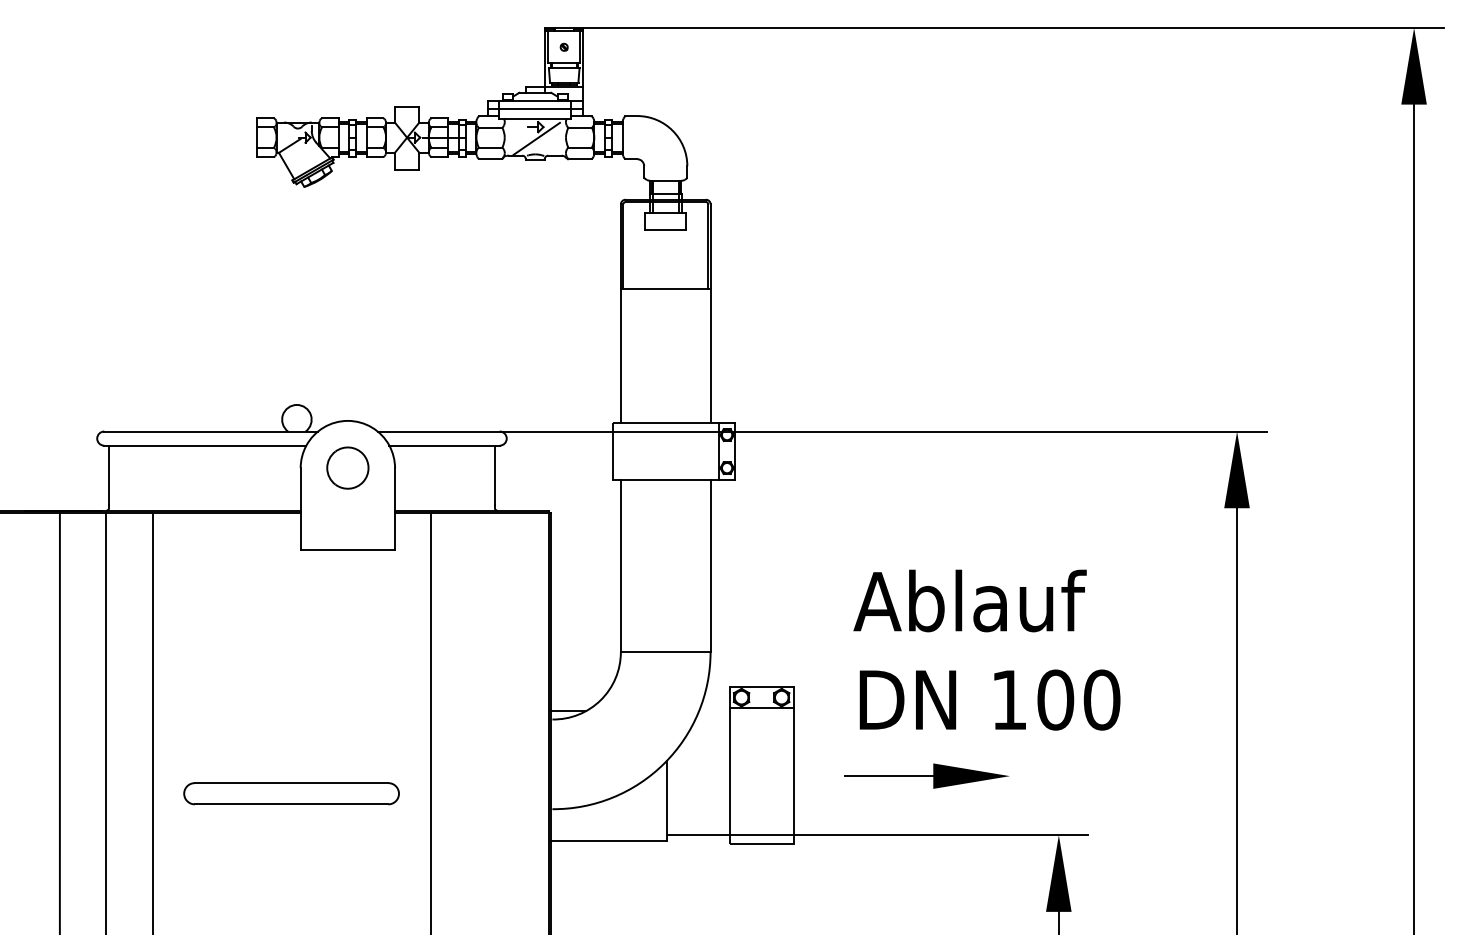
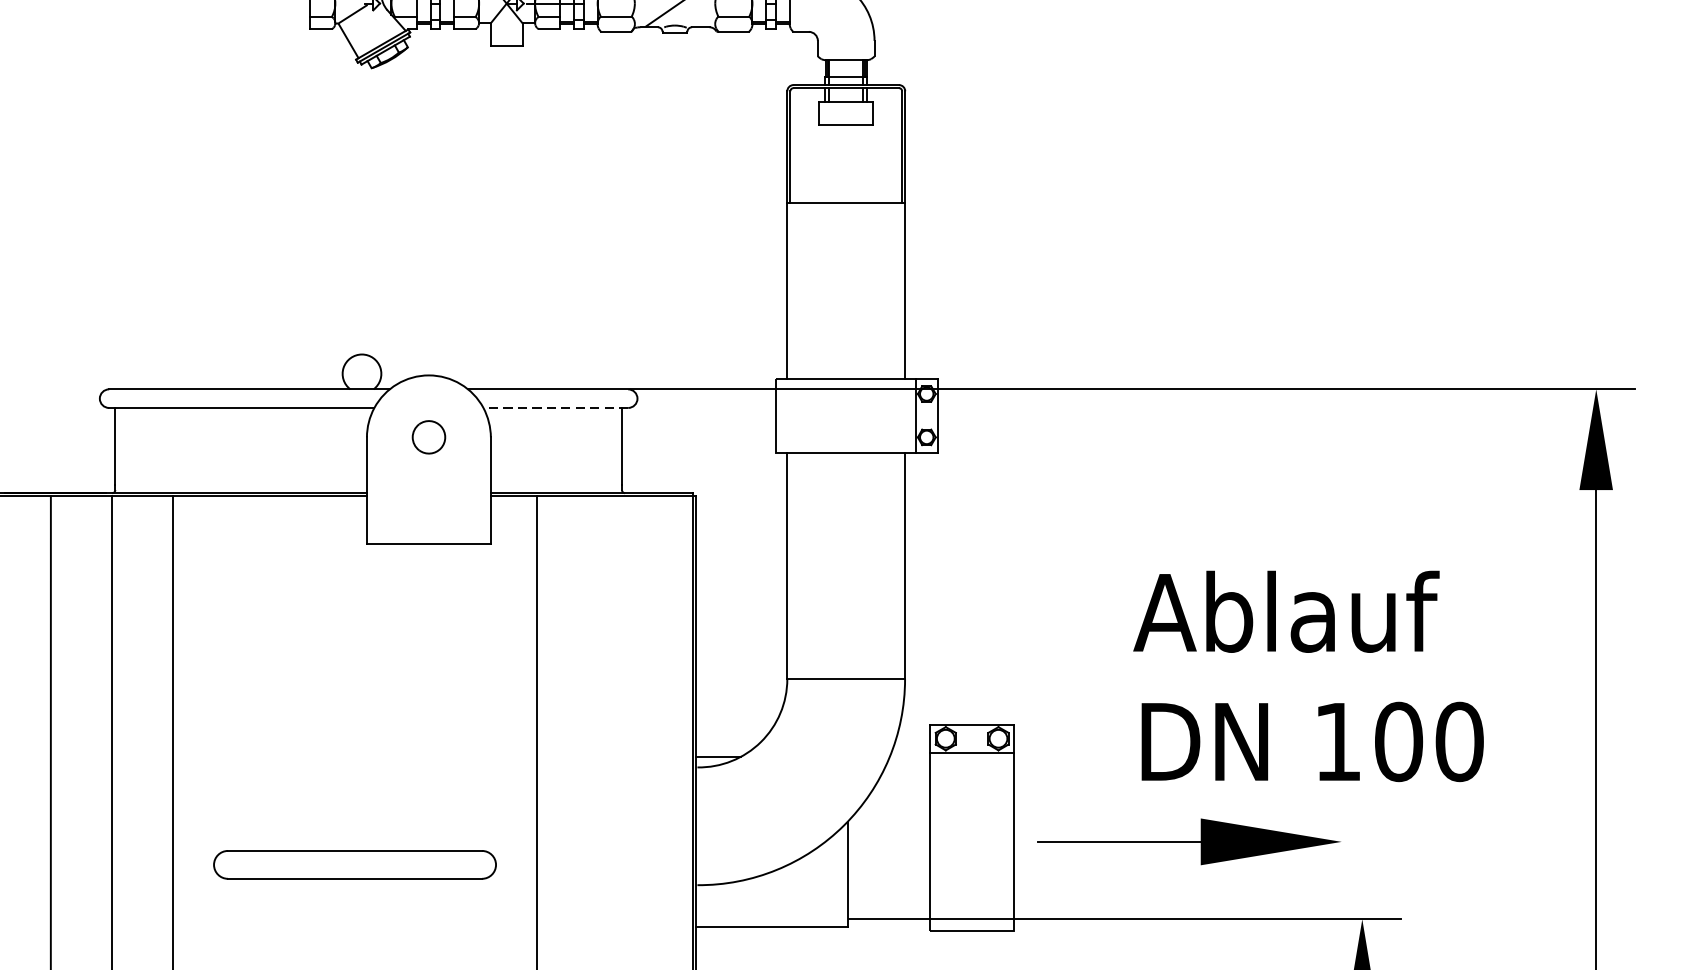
line: (444, 445) -> (555, 407), solid -> dashed
part: (347, 467) -> (428, 436), size x0.6
text: (986, 649) -> (1307, 675), moved
part: (926, 775) -> (1188, 840), size x1.4

